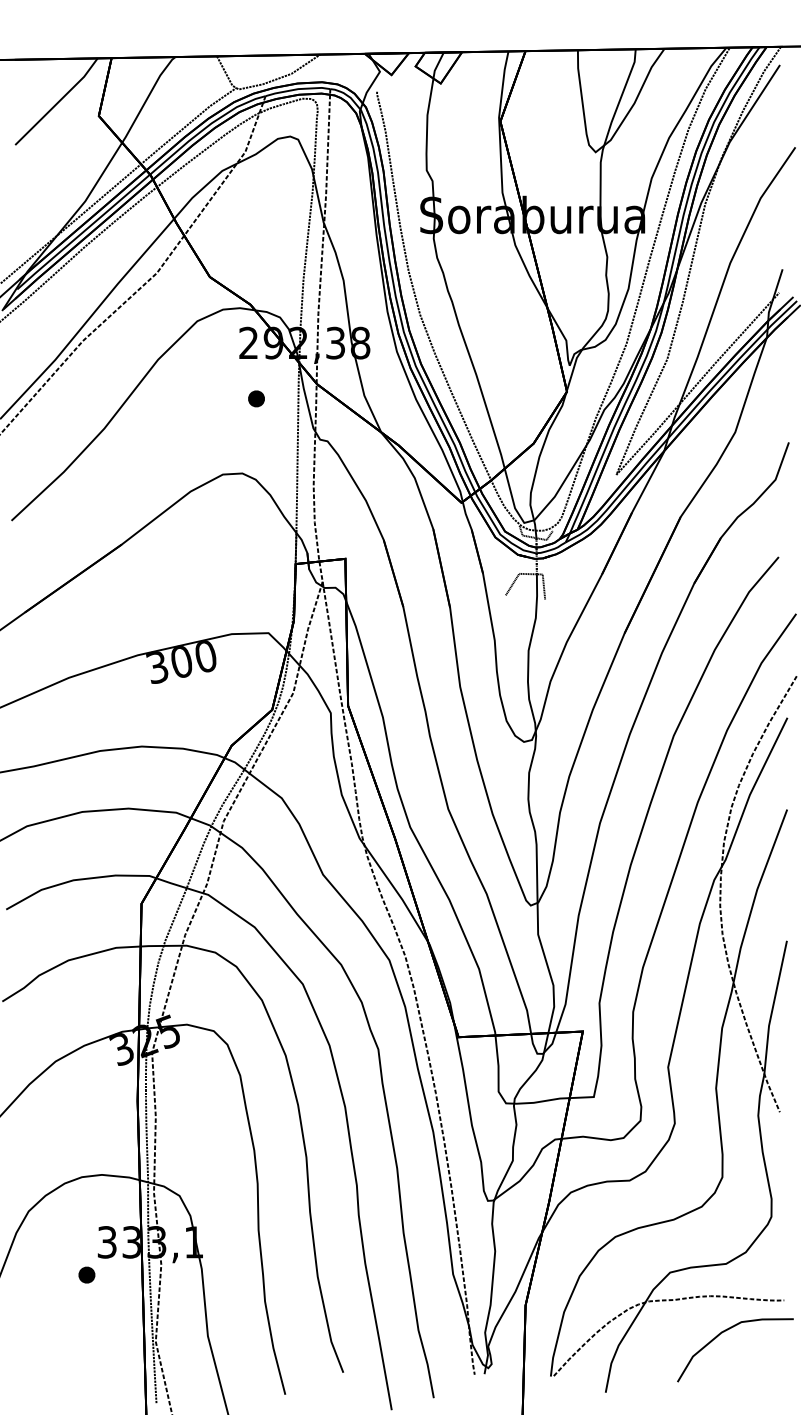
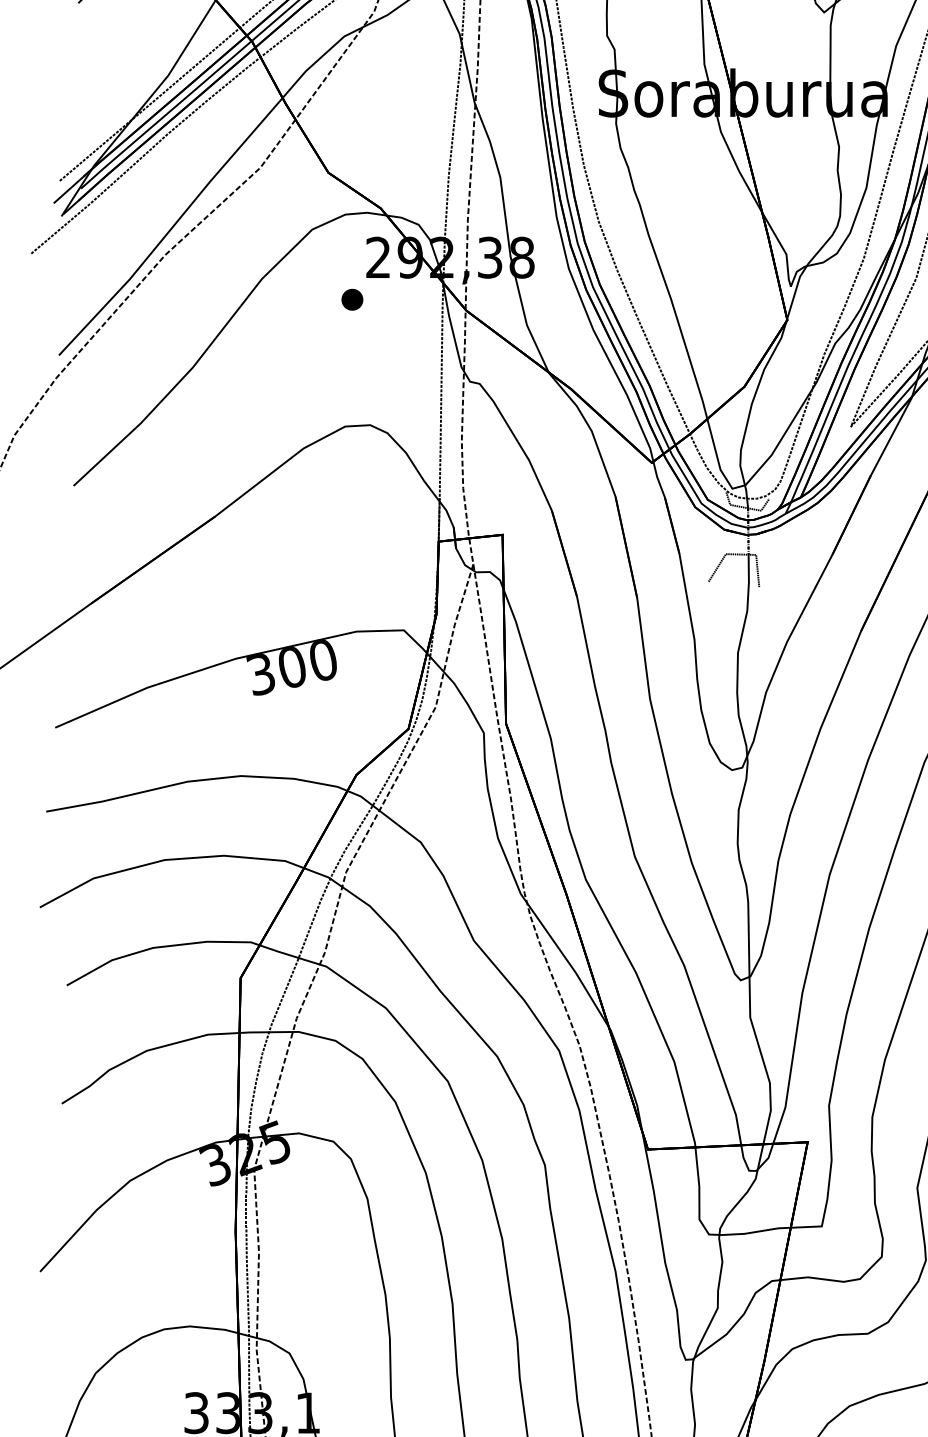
part: (256, 398) -> (352, 299), moved

